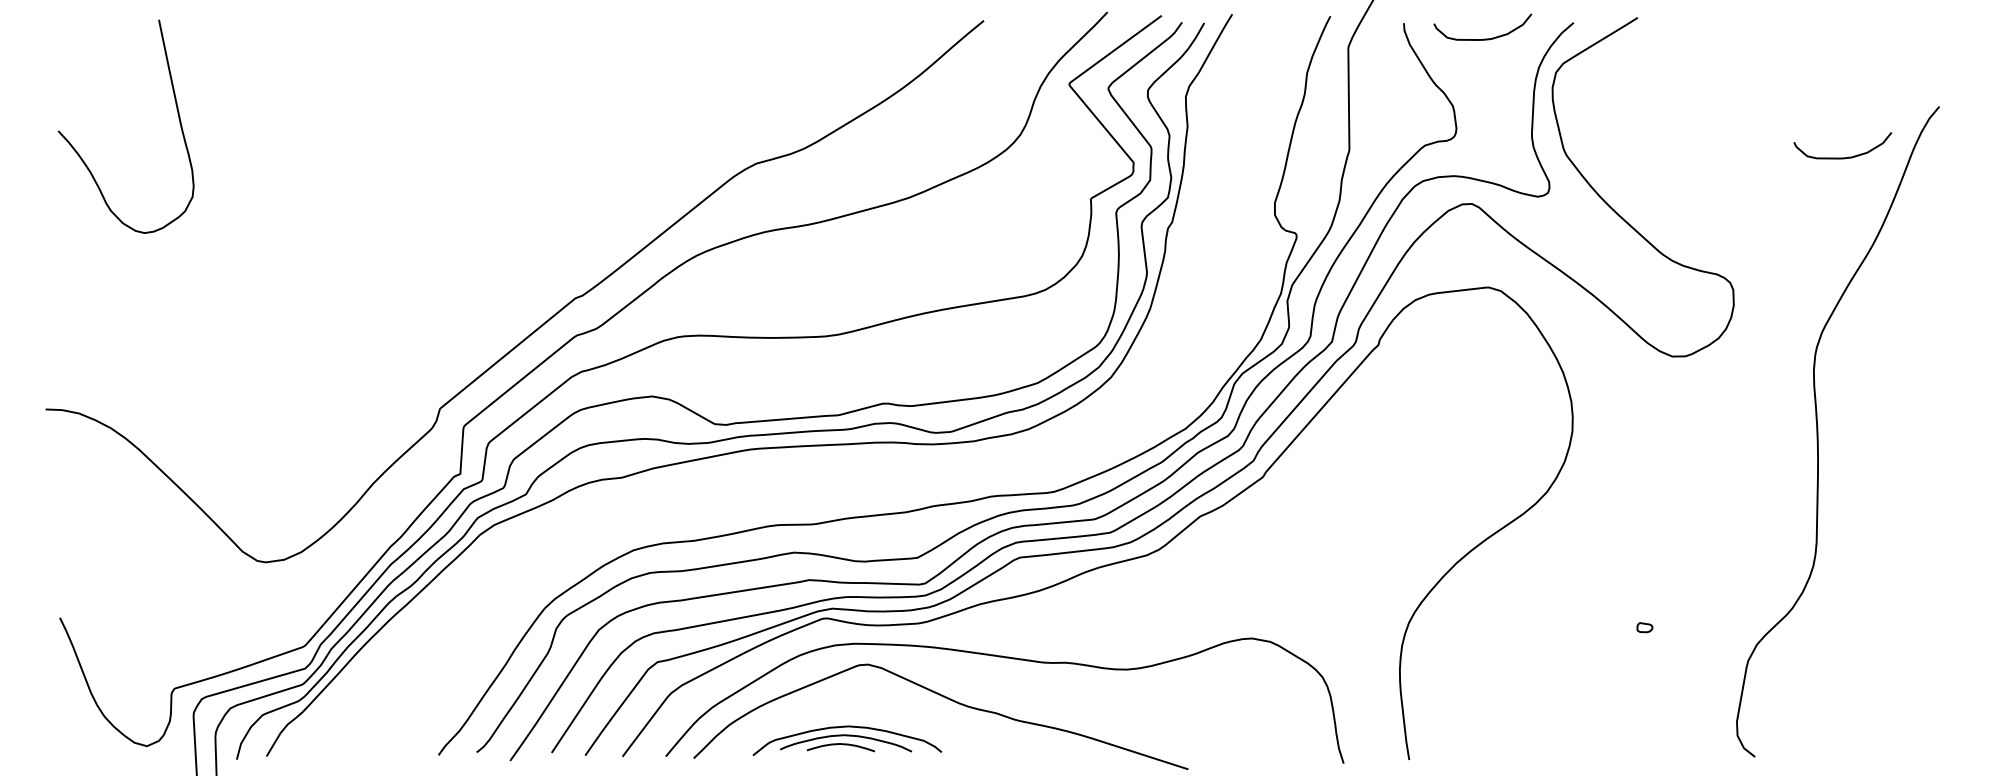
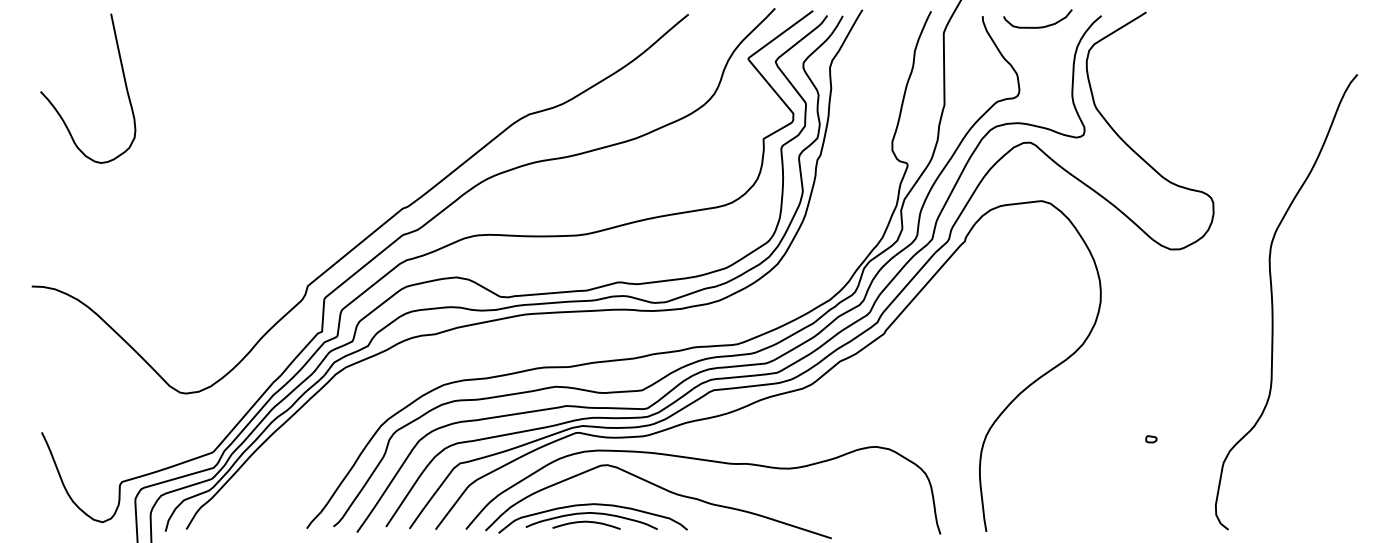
curve: (1842, 156) -> (1289, 109), removed
part: (846, 740) -> (592, 518), size x1.43

